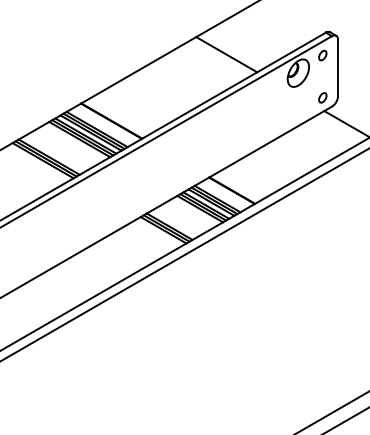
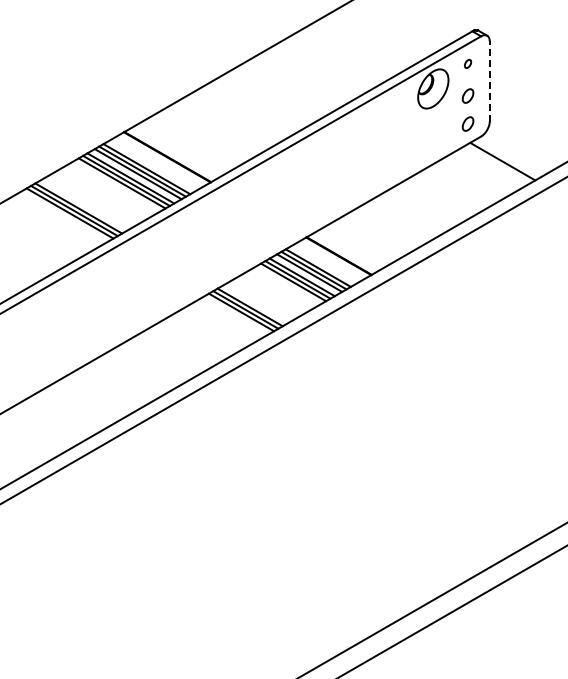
line: (226, 54) -> (330, 62), removed
part: (322, 55) -> (467, 63), size x0.6
line: (337, 67) -> (489, 80), solid -> dashed
part: (322, 77) -> (467, 95), added

